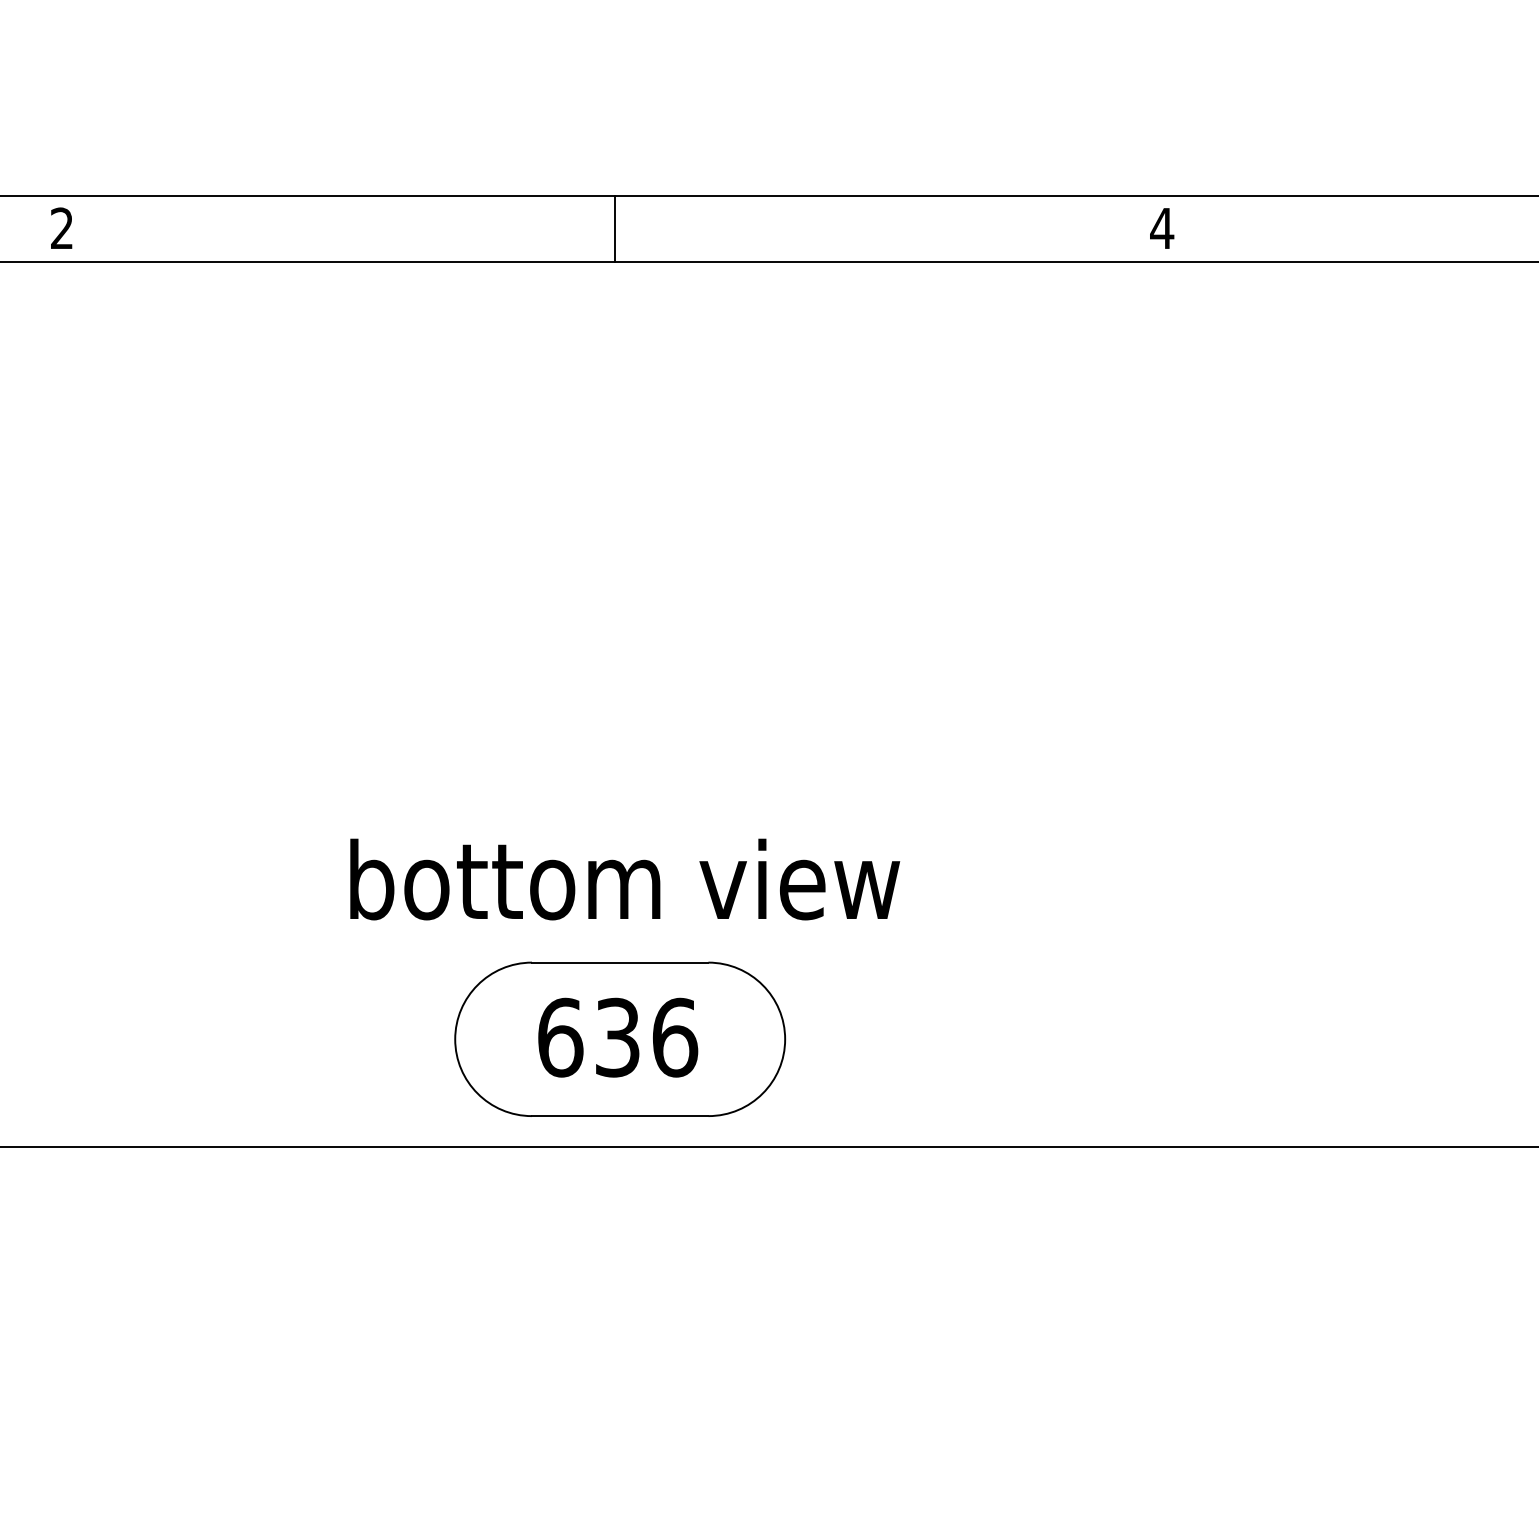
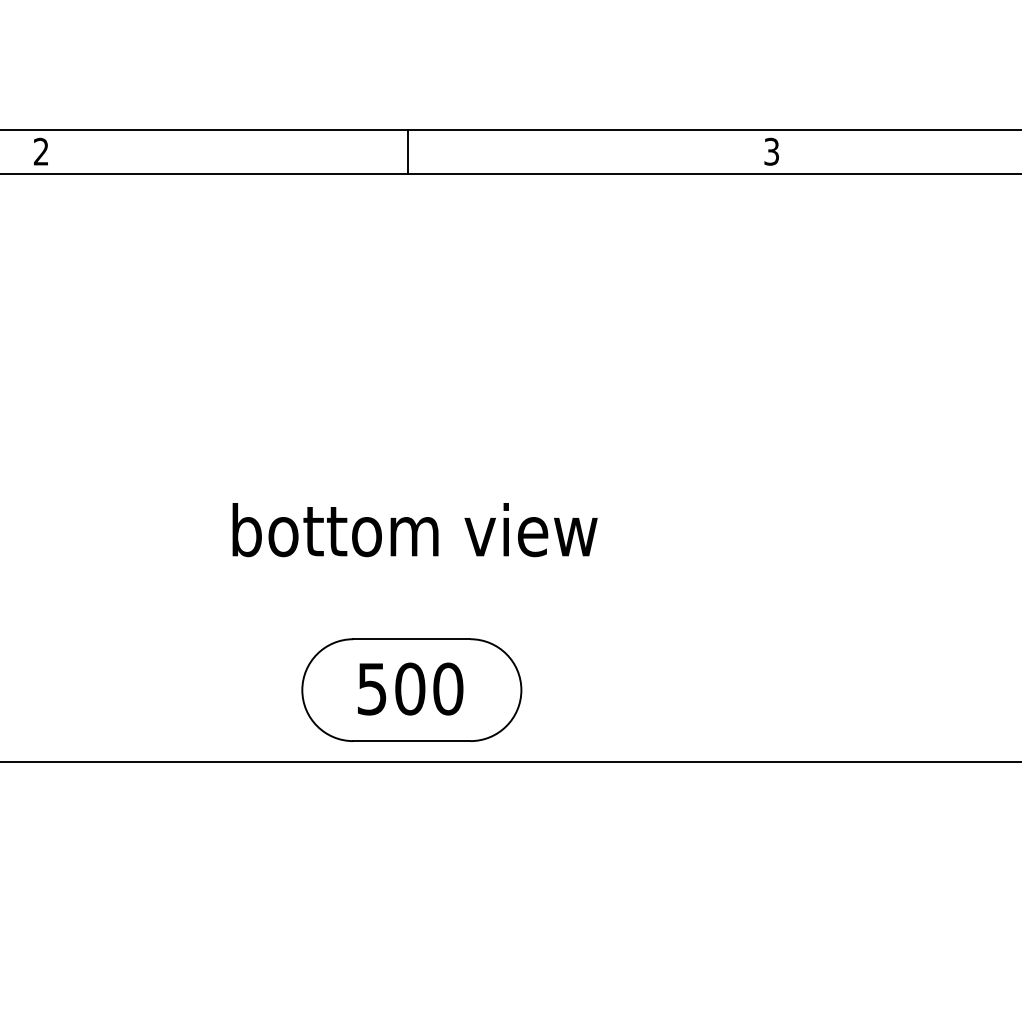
text: (1161, 228) -> (771, 151), 4 -> 3
text: (624, 880) -> (414, 530), moved
text: (618, 1036) -> (410, 688), 636 -> 500

